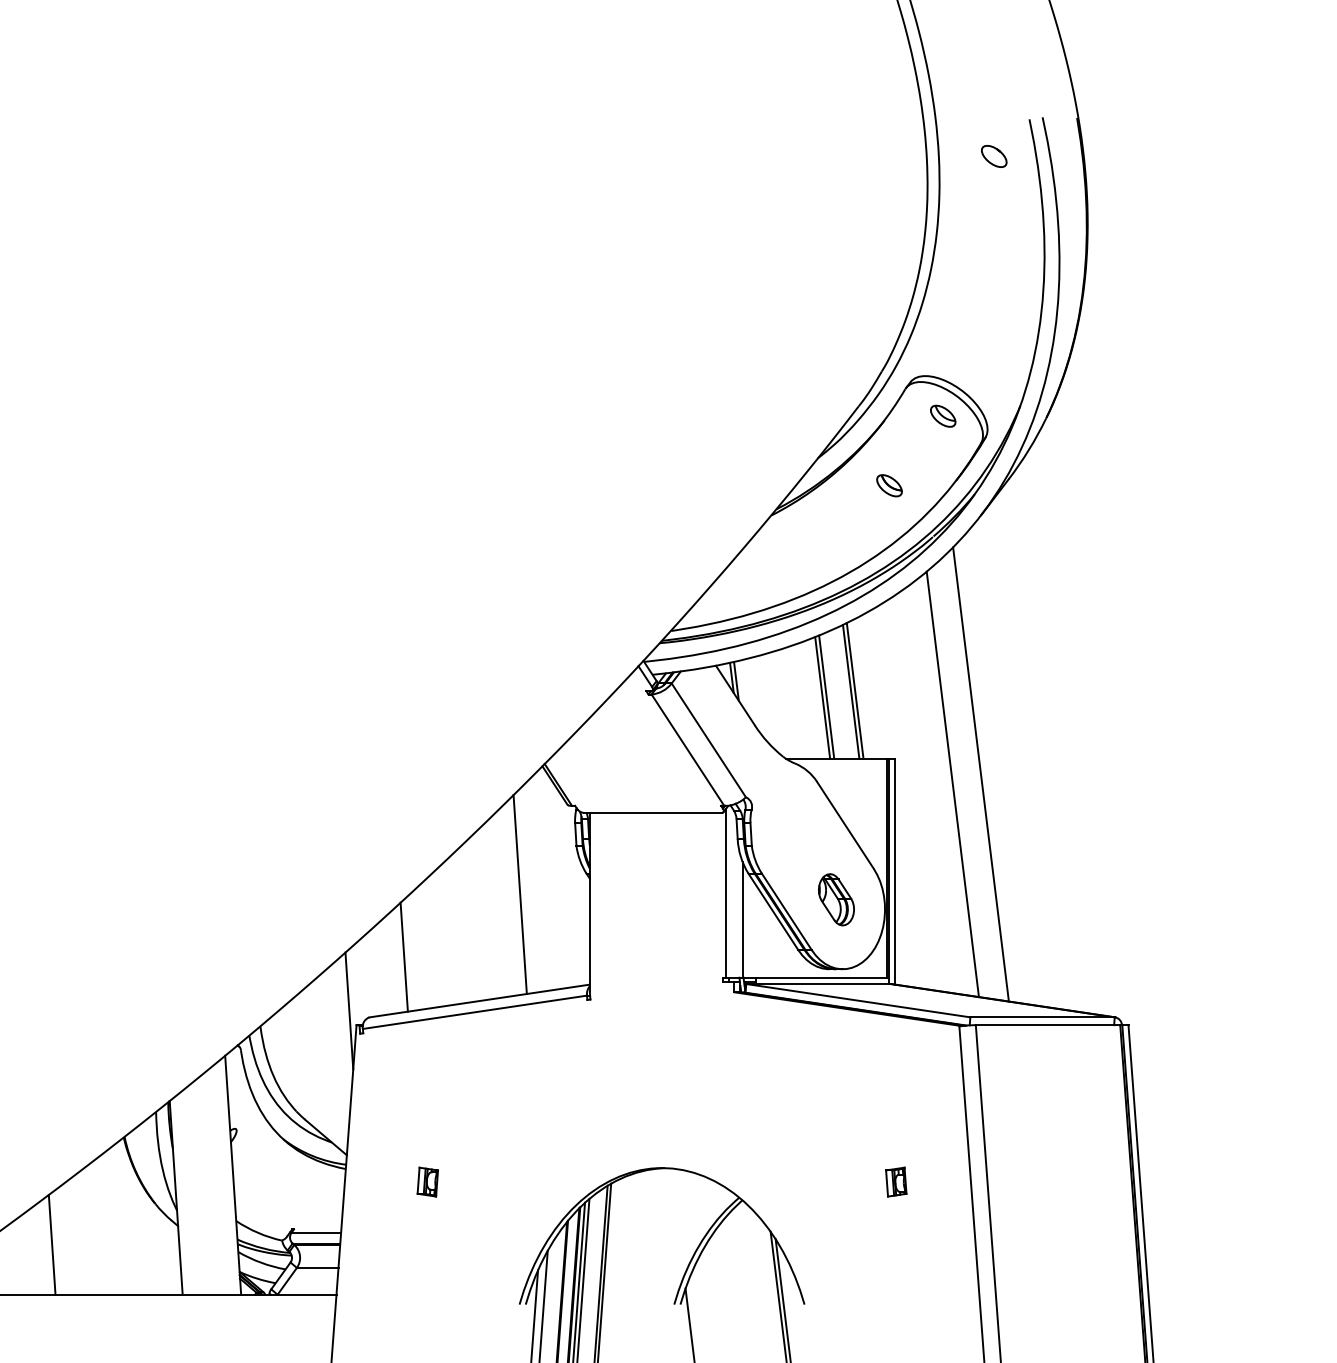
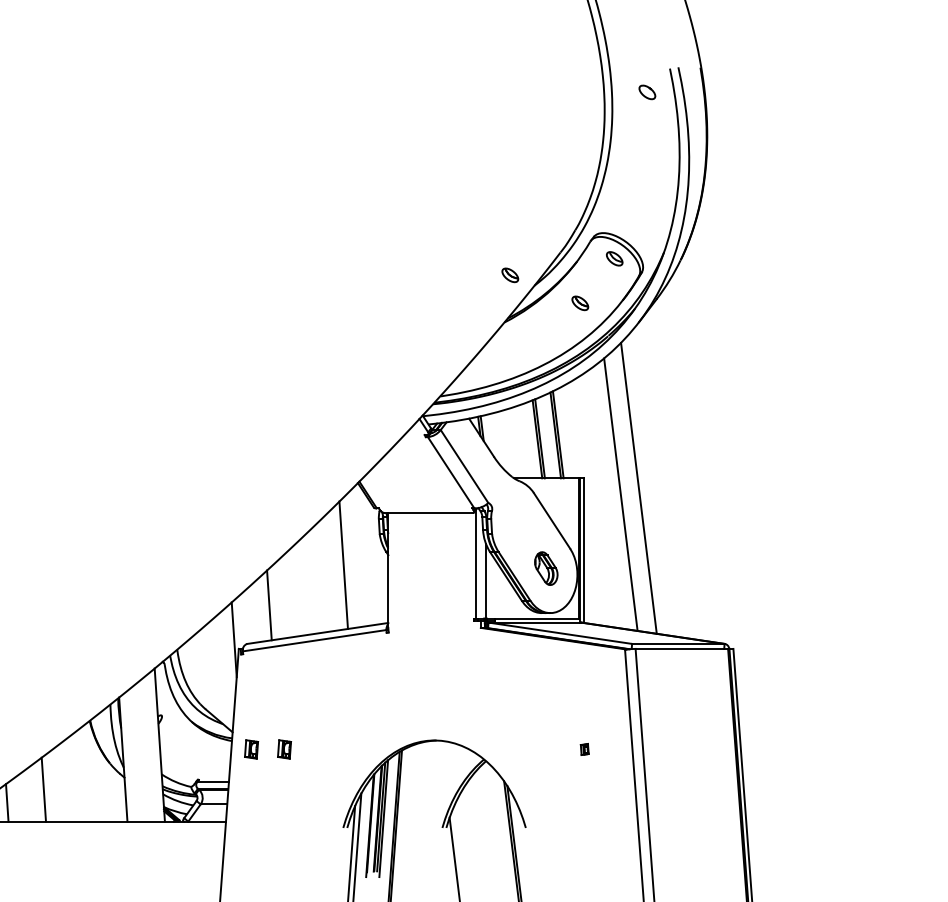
part: (780, 442) -> (510, 275), added
part: (376, 1182) -> (251, 749), added
part: (896, 1182) -> (584, 749), size x0.6

